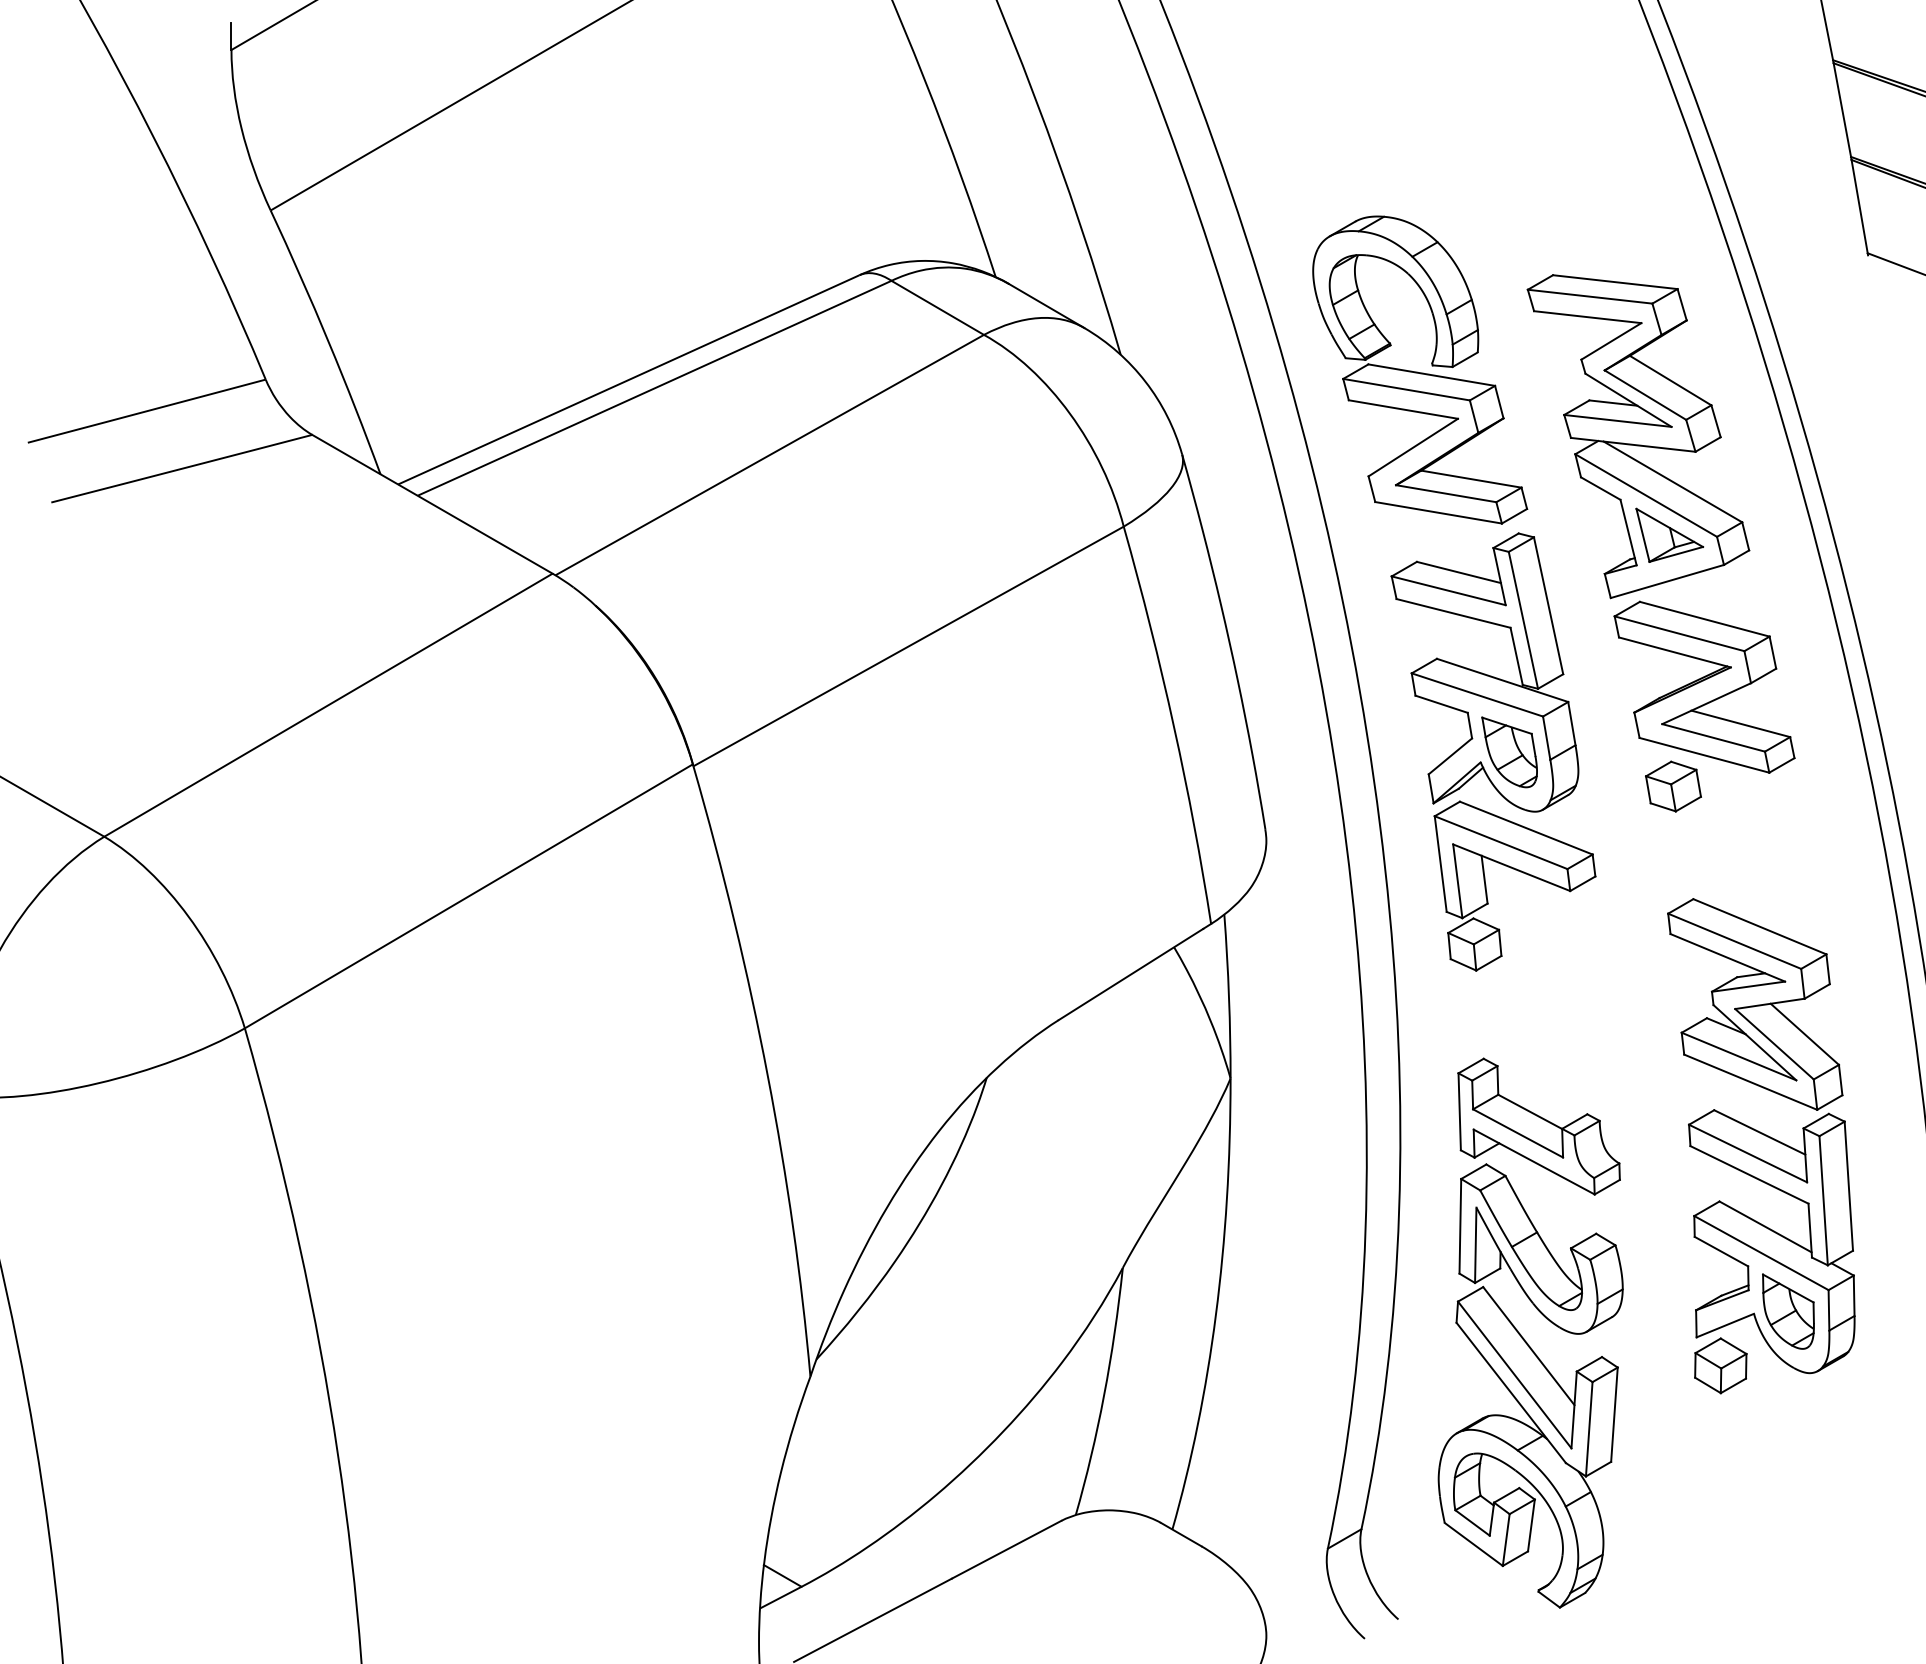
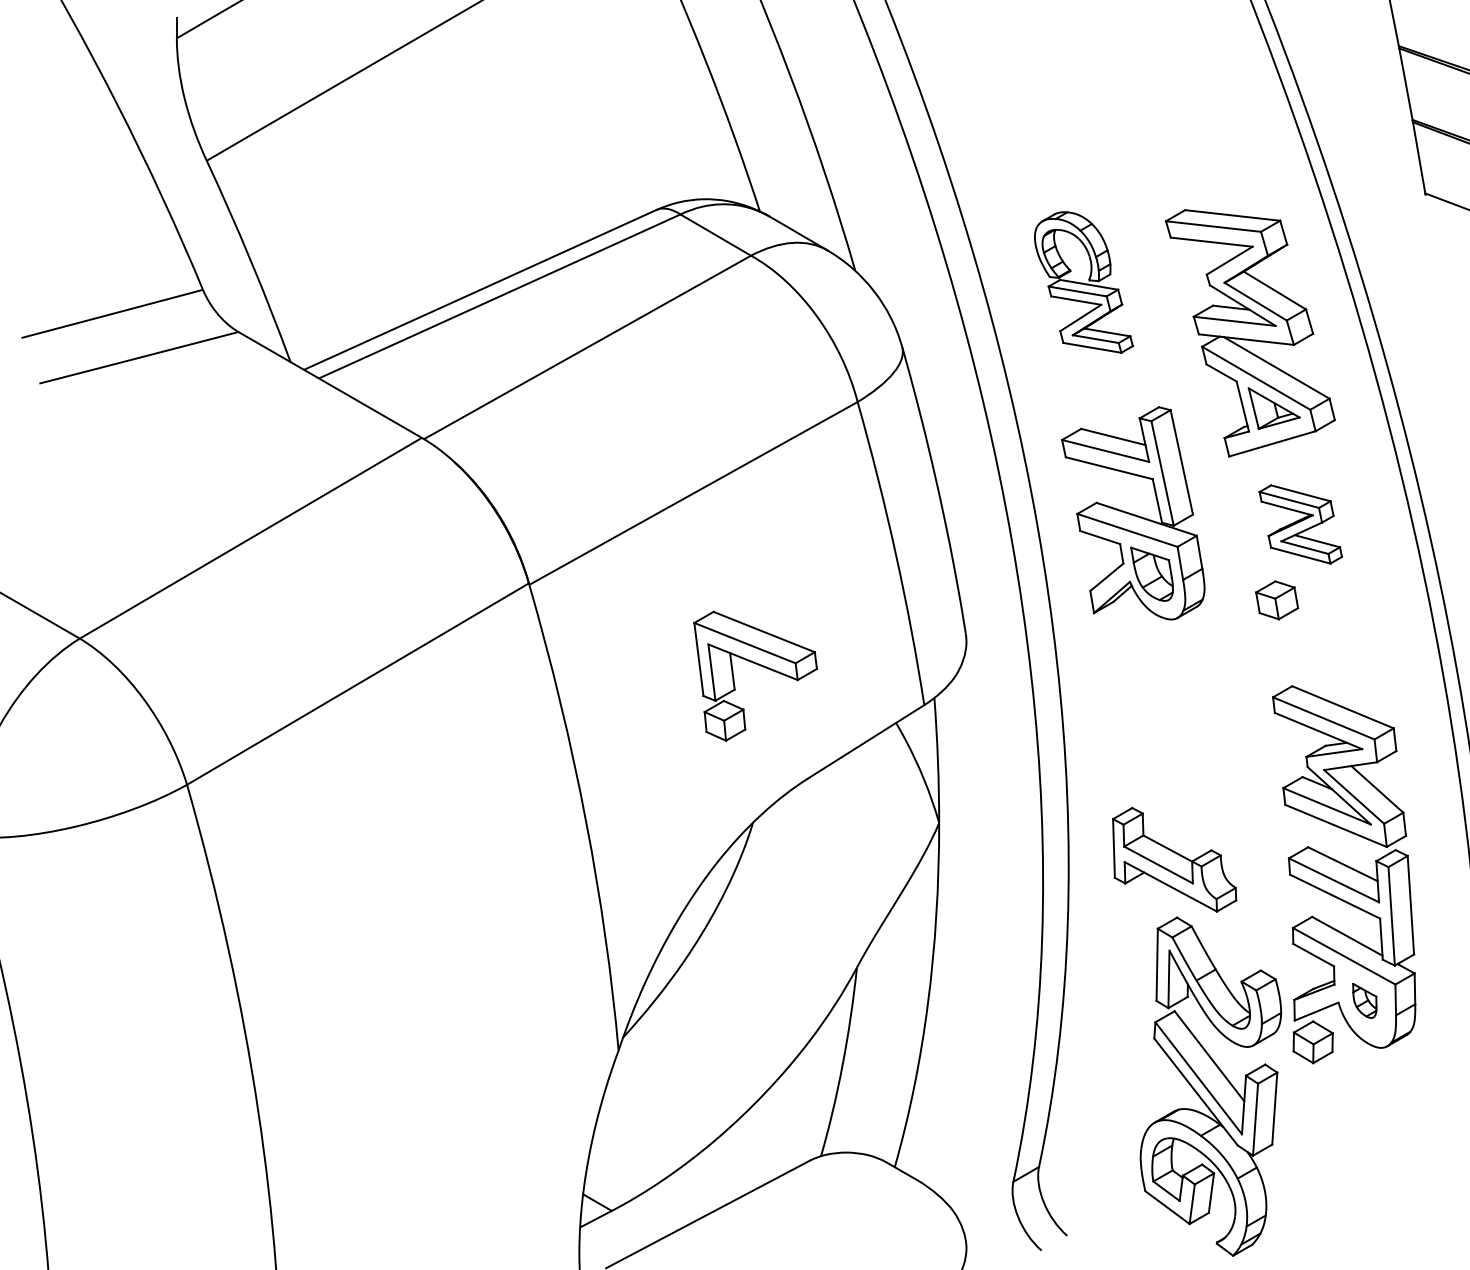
part: (1420, 369) -> (1084, 282), size x0.6
part: (1704, 686) -> (1300, 523), size x0.6
part: (1520, 872) -> (759, 665), moved
part: (1788, 1311) -> (1364, 1000), size x0.6
part: (1530, 1385) -> (1210, 1086), moved

